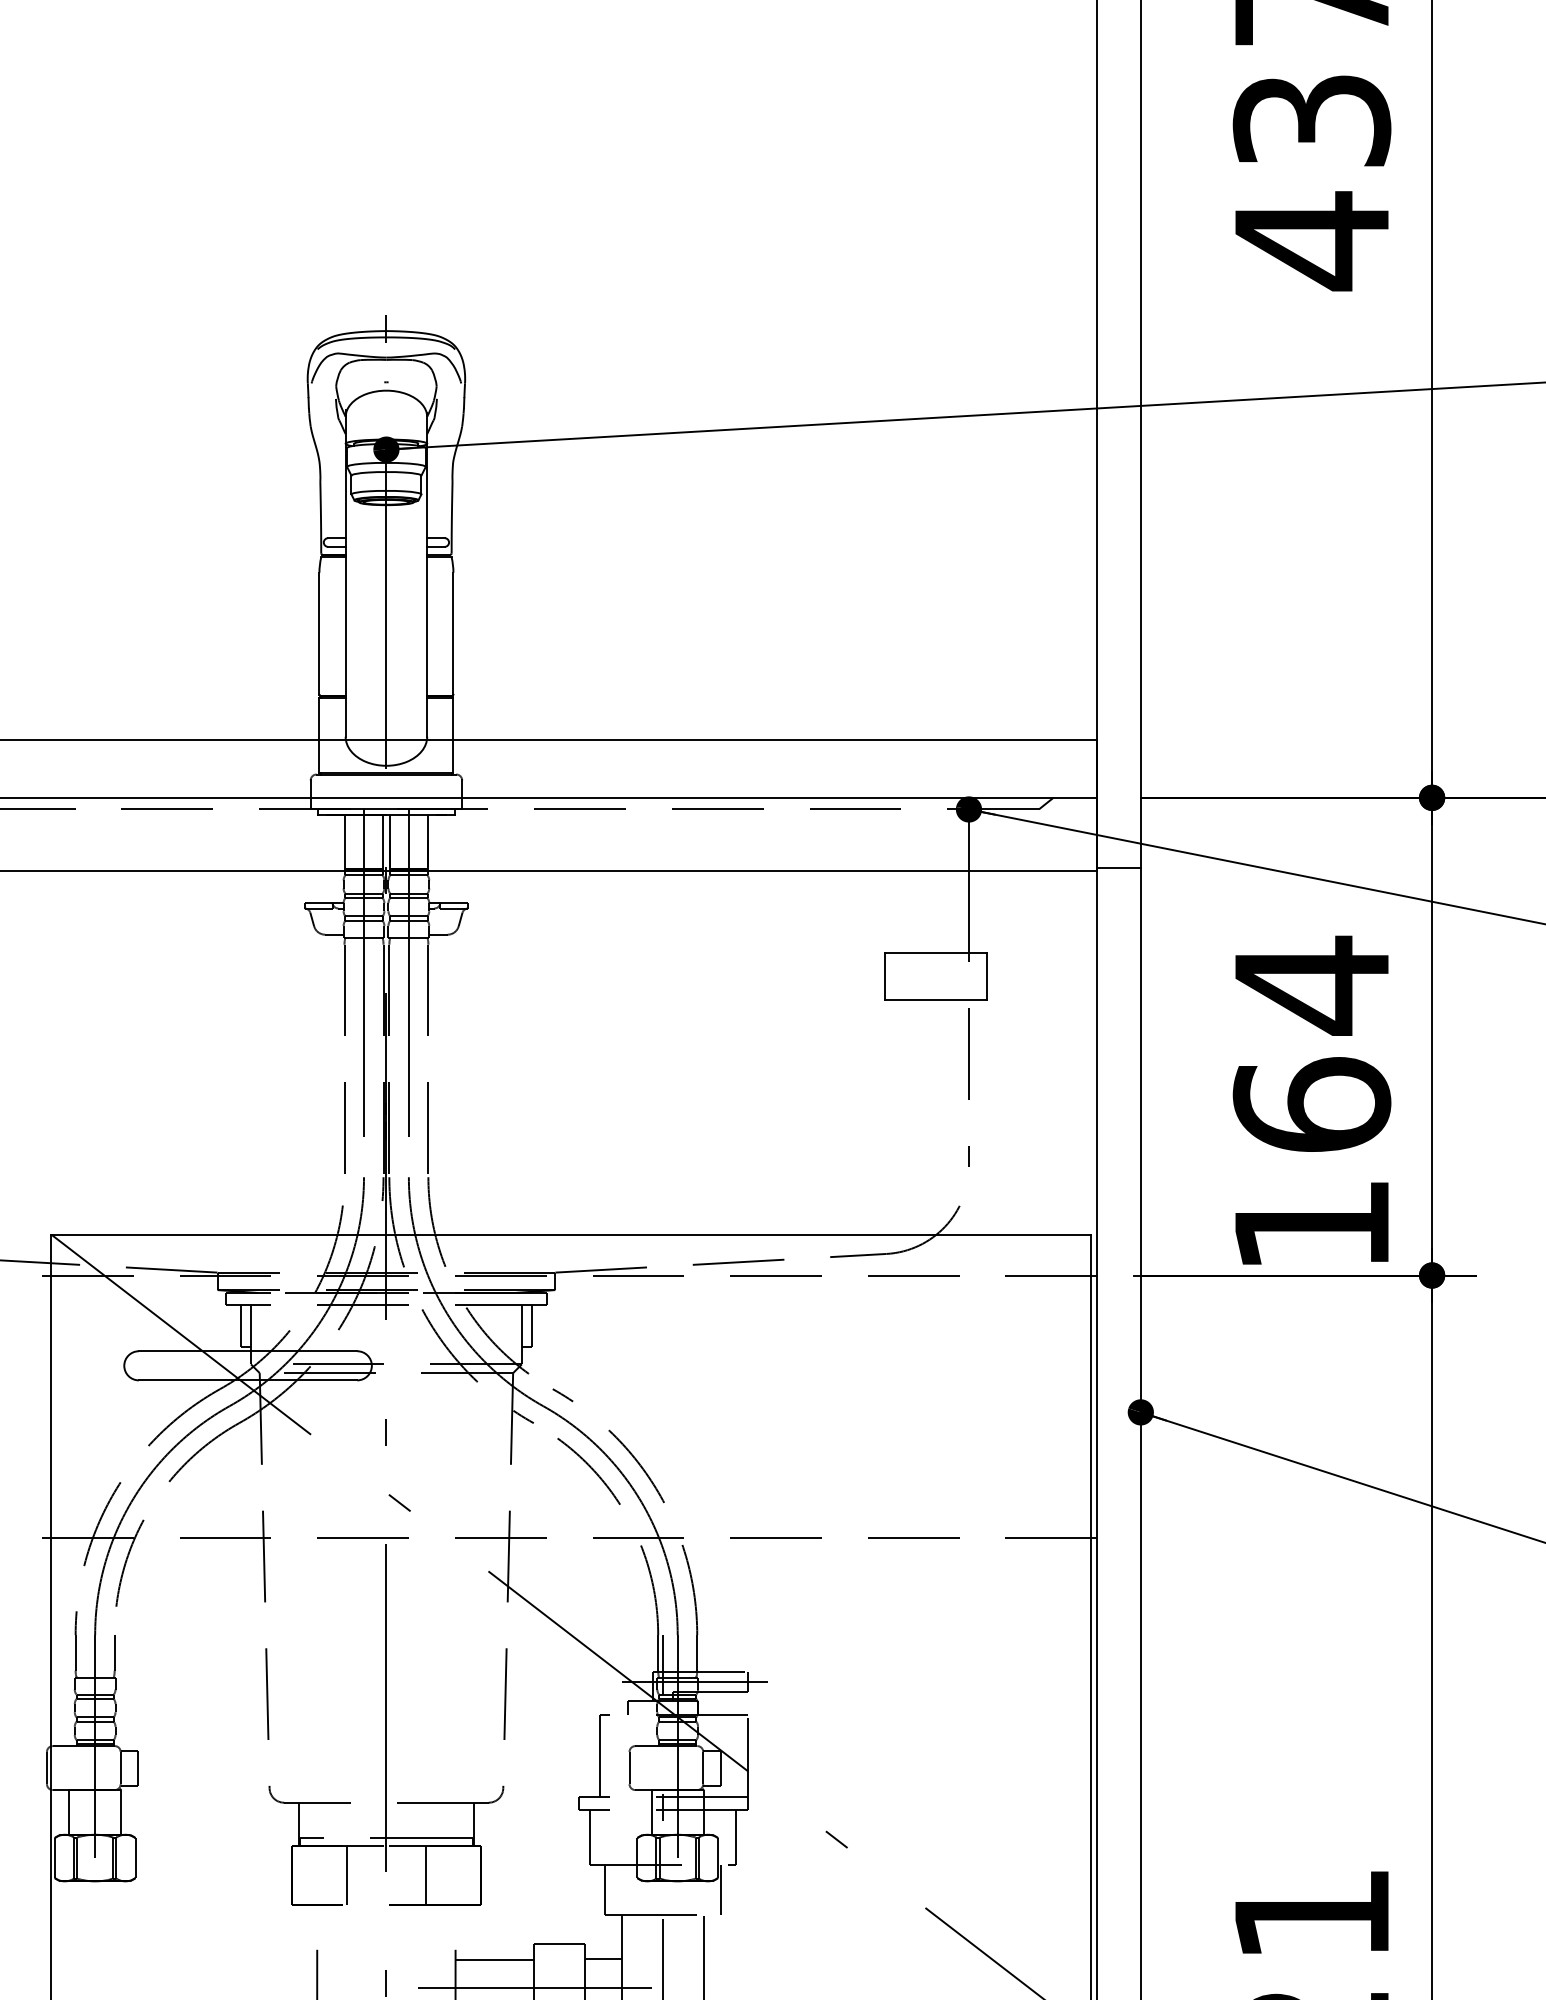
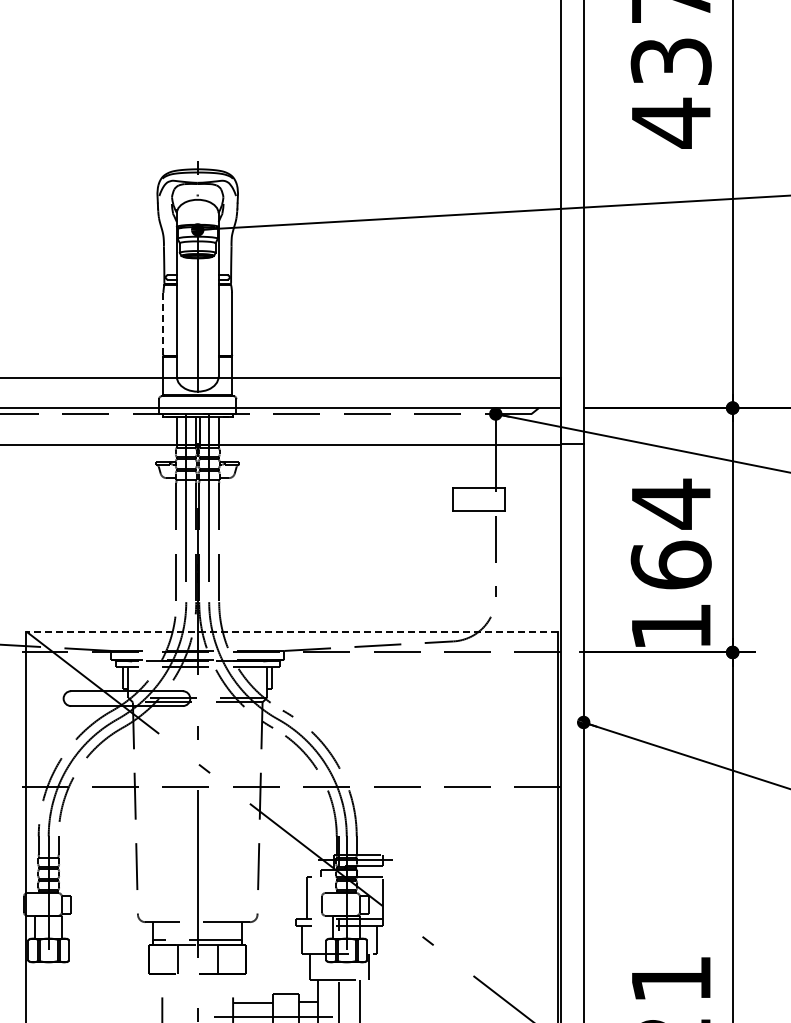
line: (319, 632) -> (163, 323), solid -> dashed
line: (571, 1234) -> (292, 631), solid -> dashed

